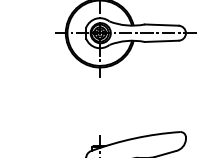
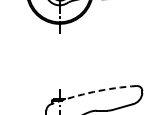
arc: (134, 138) -> (92, 92), solid -> dashed

